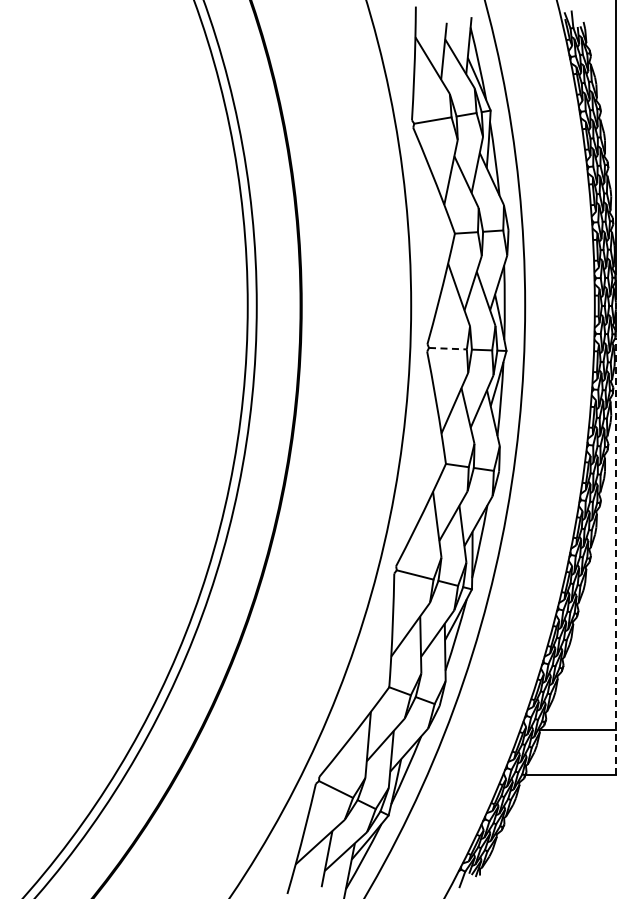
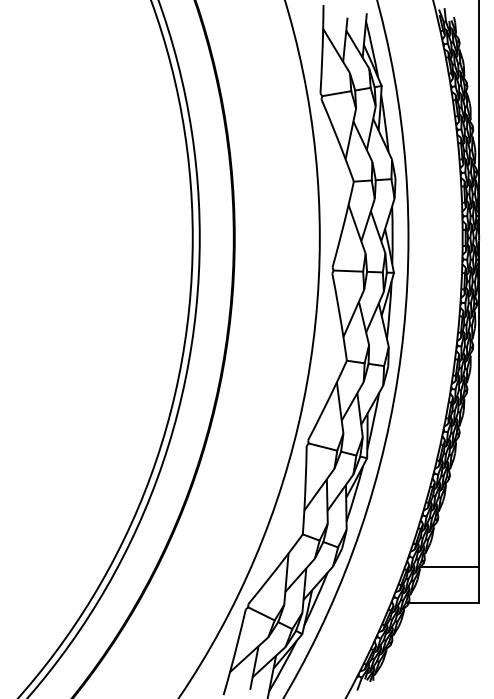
line: (447, 348) -> (348, 270), dashed -> solid
line: (615, 556) -> (478, 432), dashed -> solid

